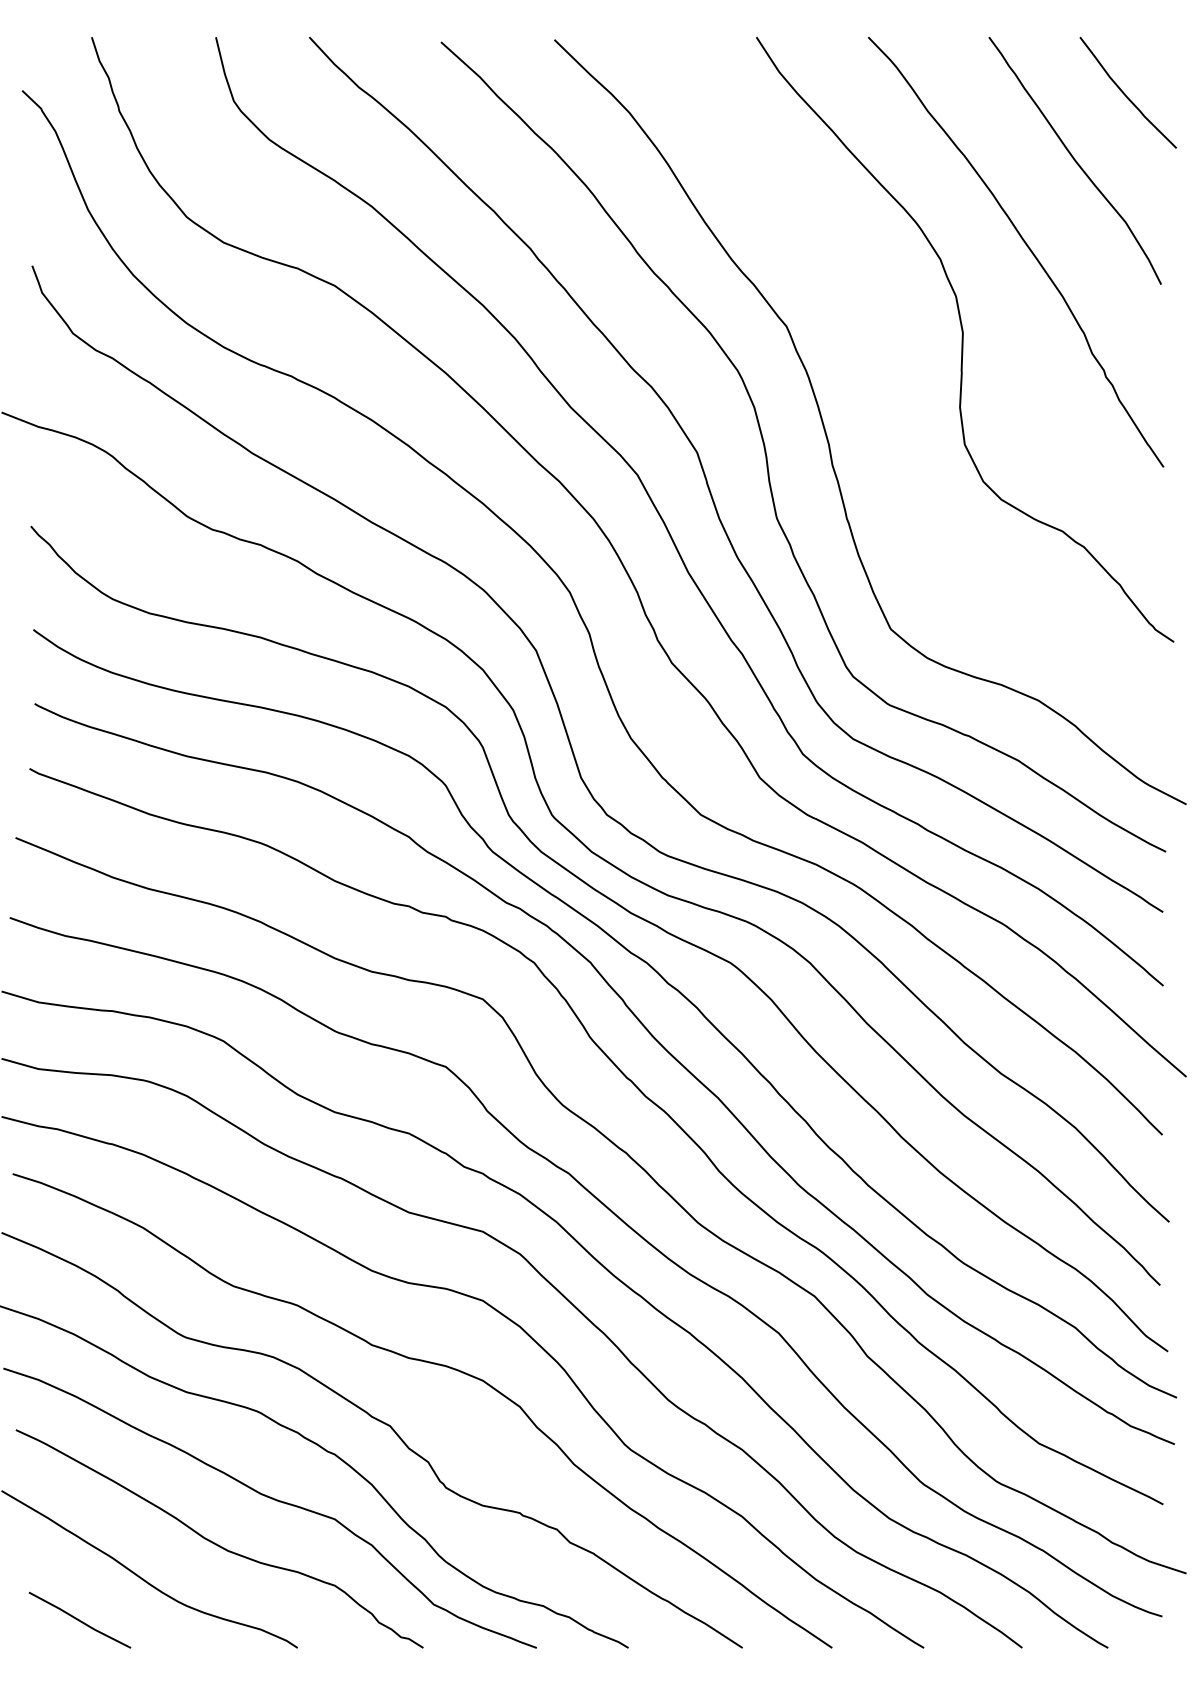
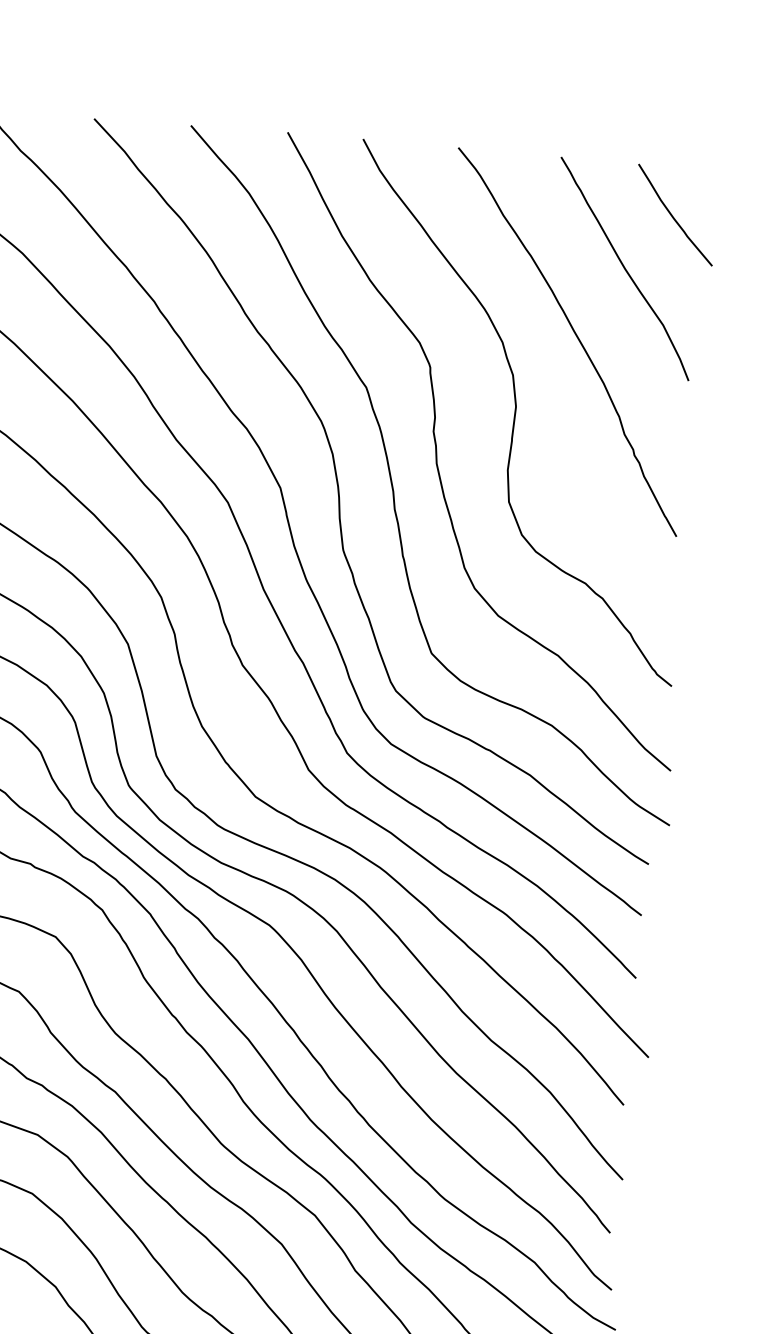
curve: (876, 397) -> (437, 455), added

